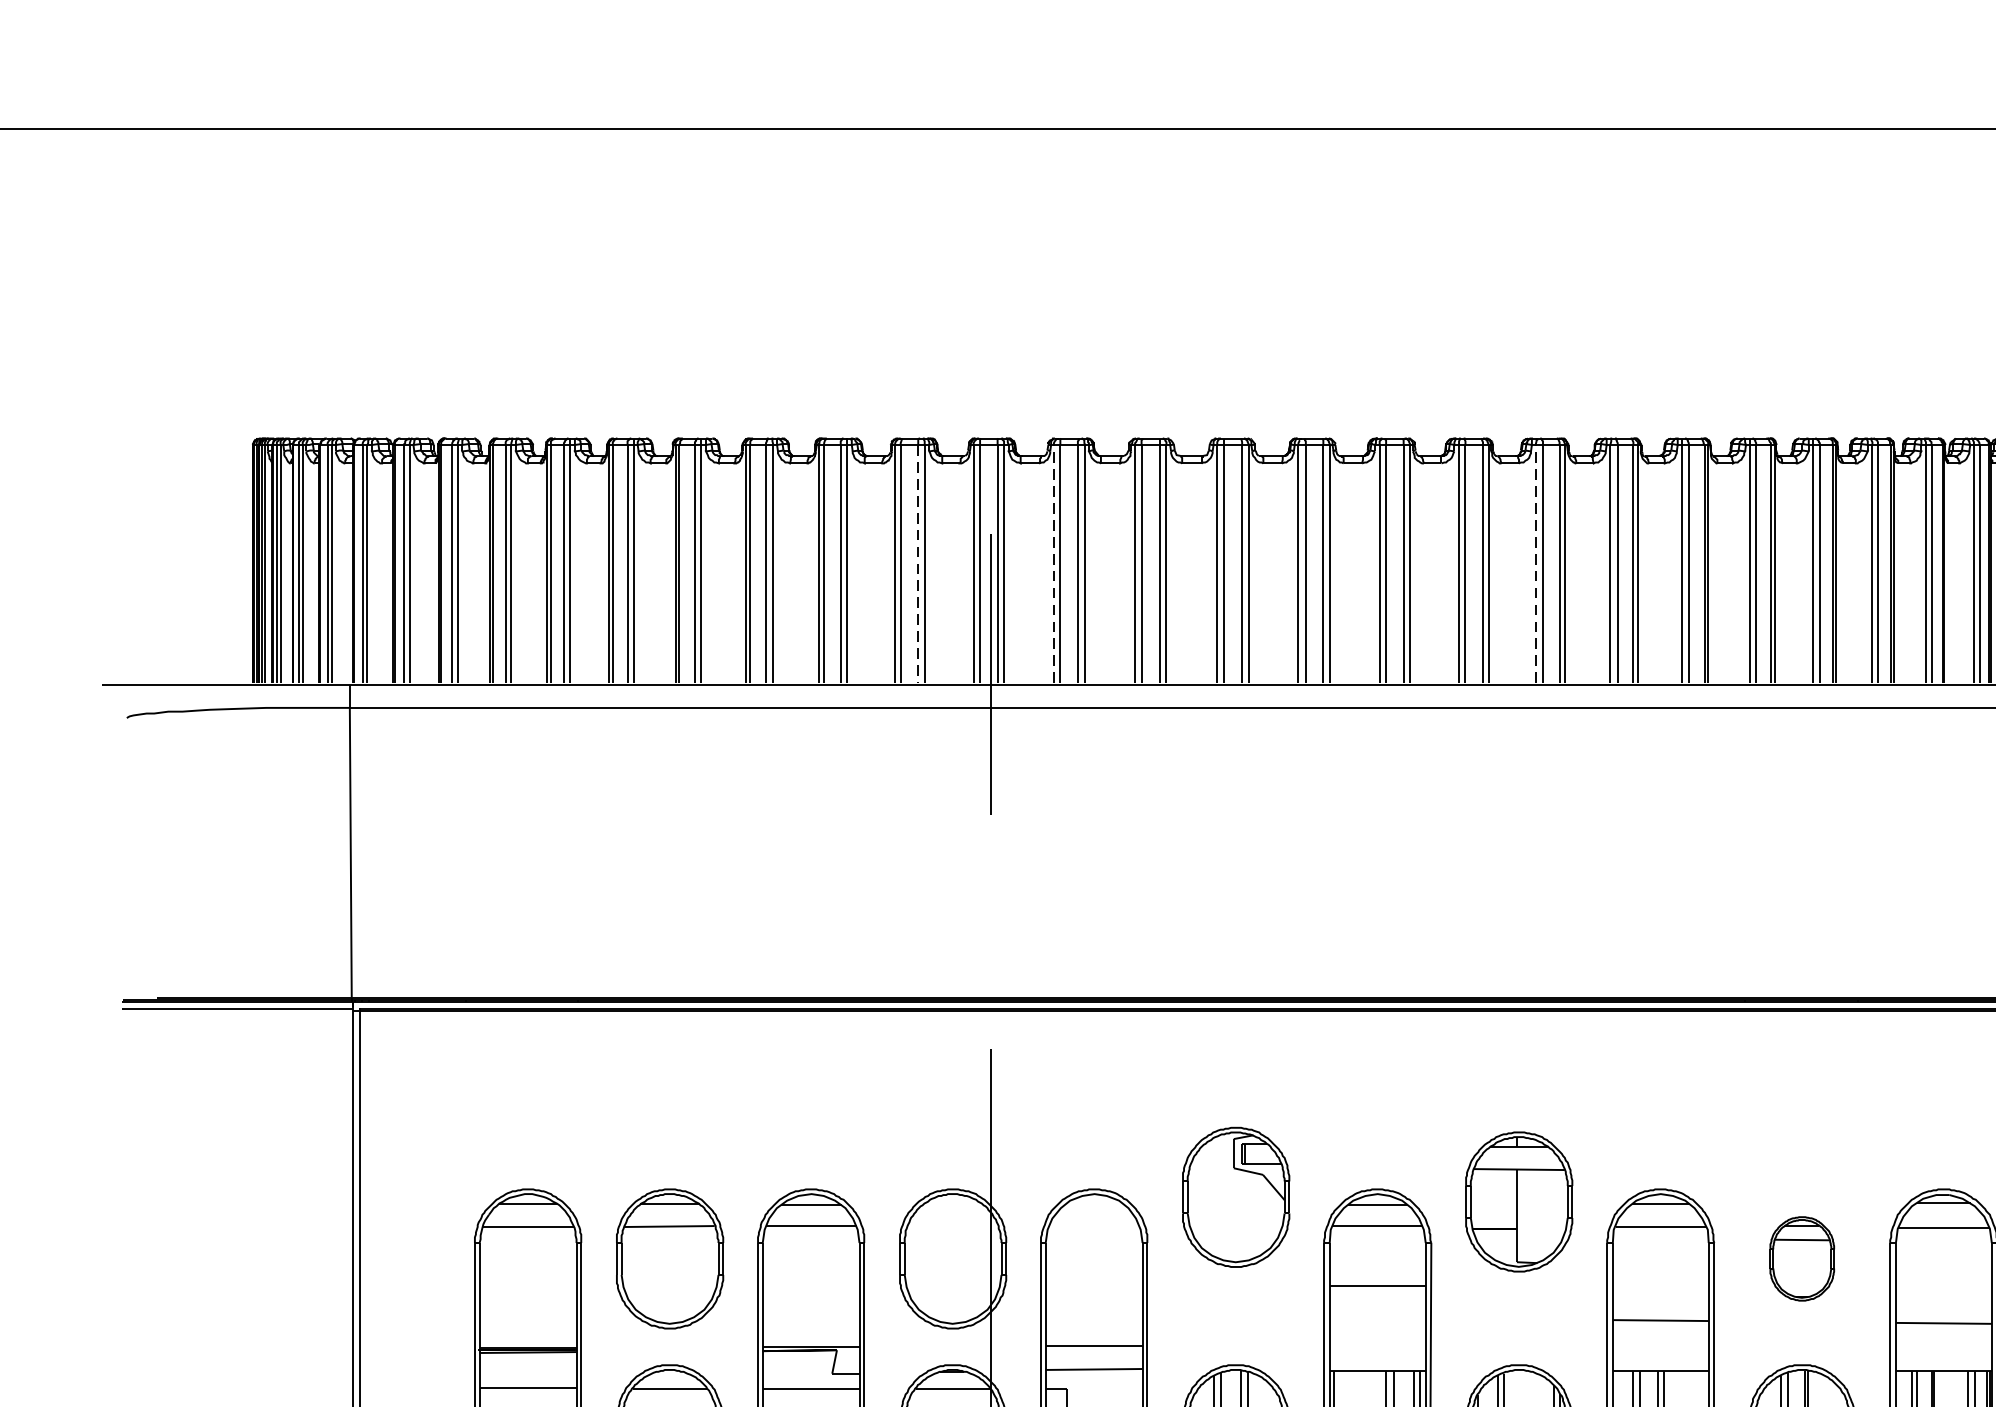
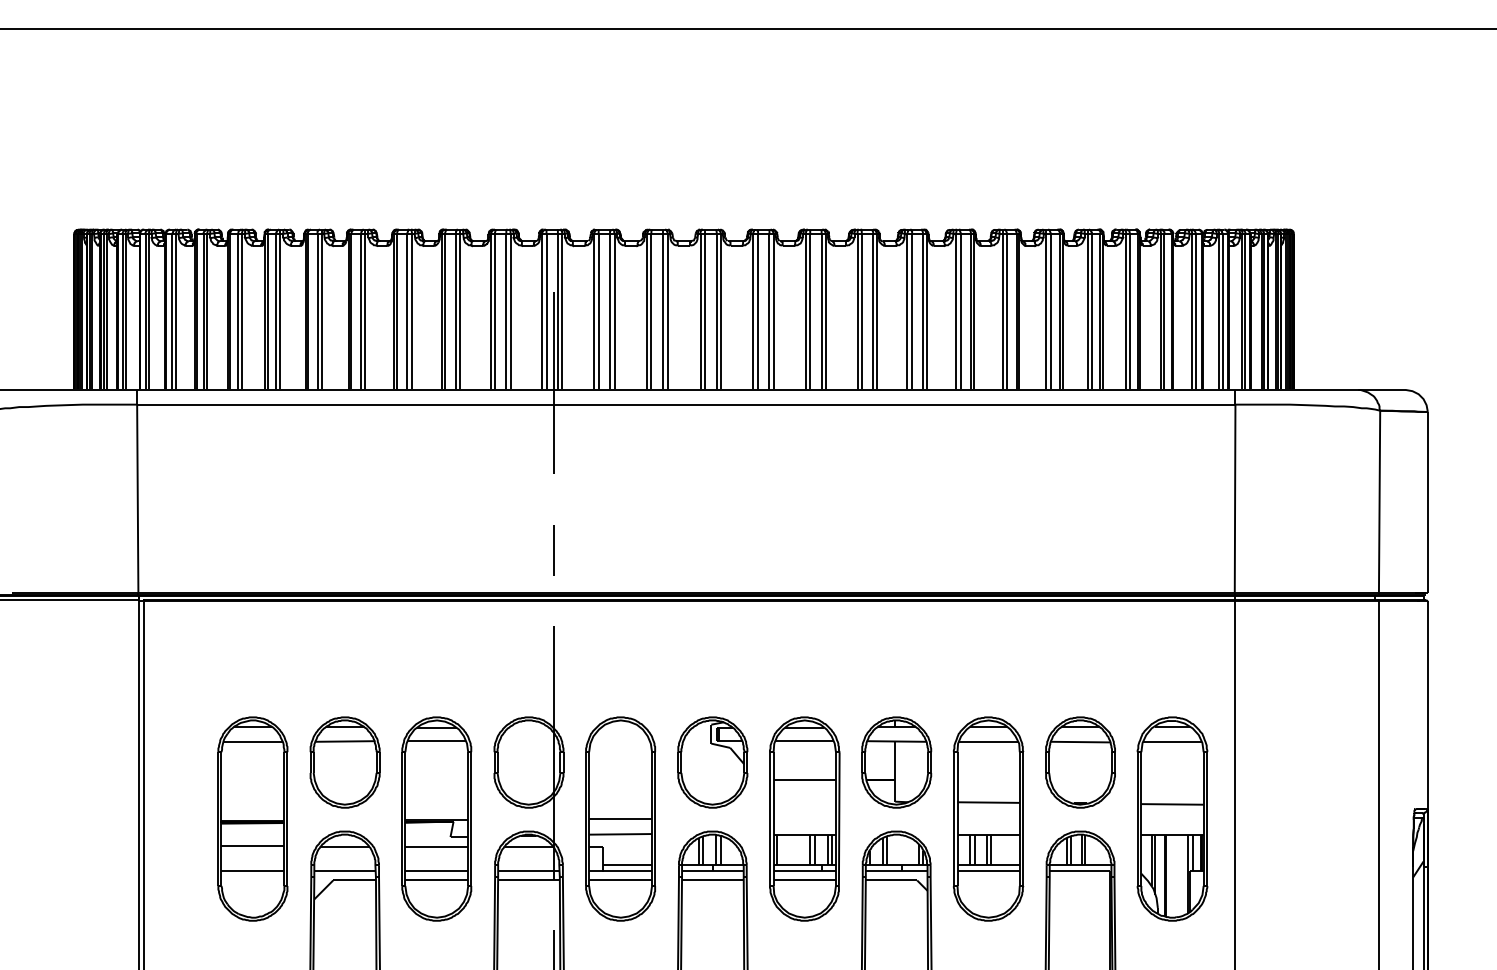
line: (1053, 562) -> (594, 310), dashed -> solid
line: (1535, 562) -> (907, 310), dashed -> solid
line: (918, 564) -> (506, 311), dashed -> solid
line: (990, 932) -> (553, 550), added
part: (1235, 1197) -> (712, 762), moved
part: (1518, 1201) -> (896, 762), moved
part: (1802, 1258) -> (1080, 762), size x1.67

